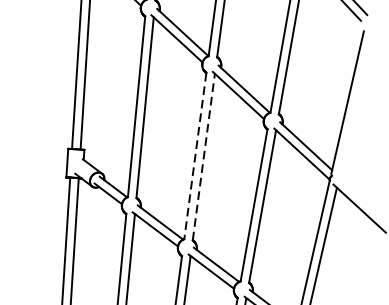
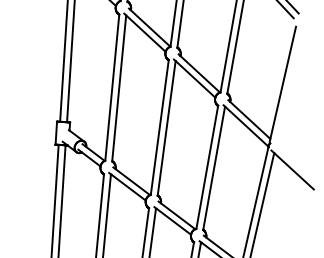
line: (194, 156) -> (159, 127), dashed -> solid
line: (203, 157) -> (166, 128), dashed -> solid

